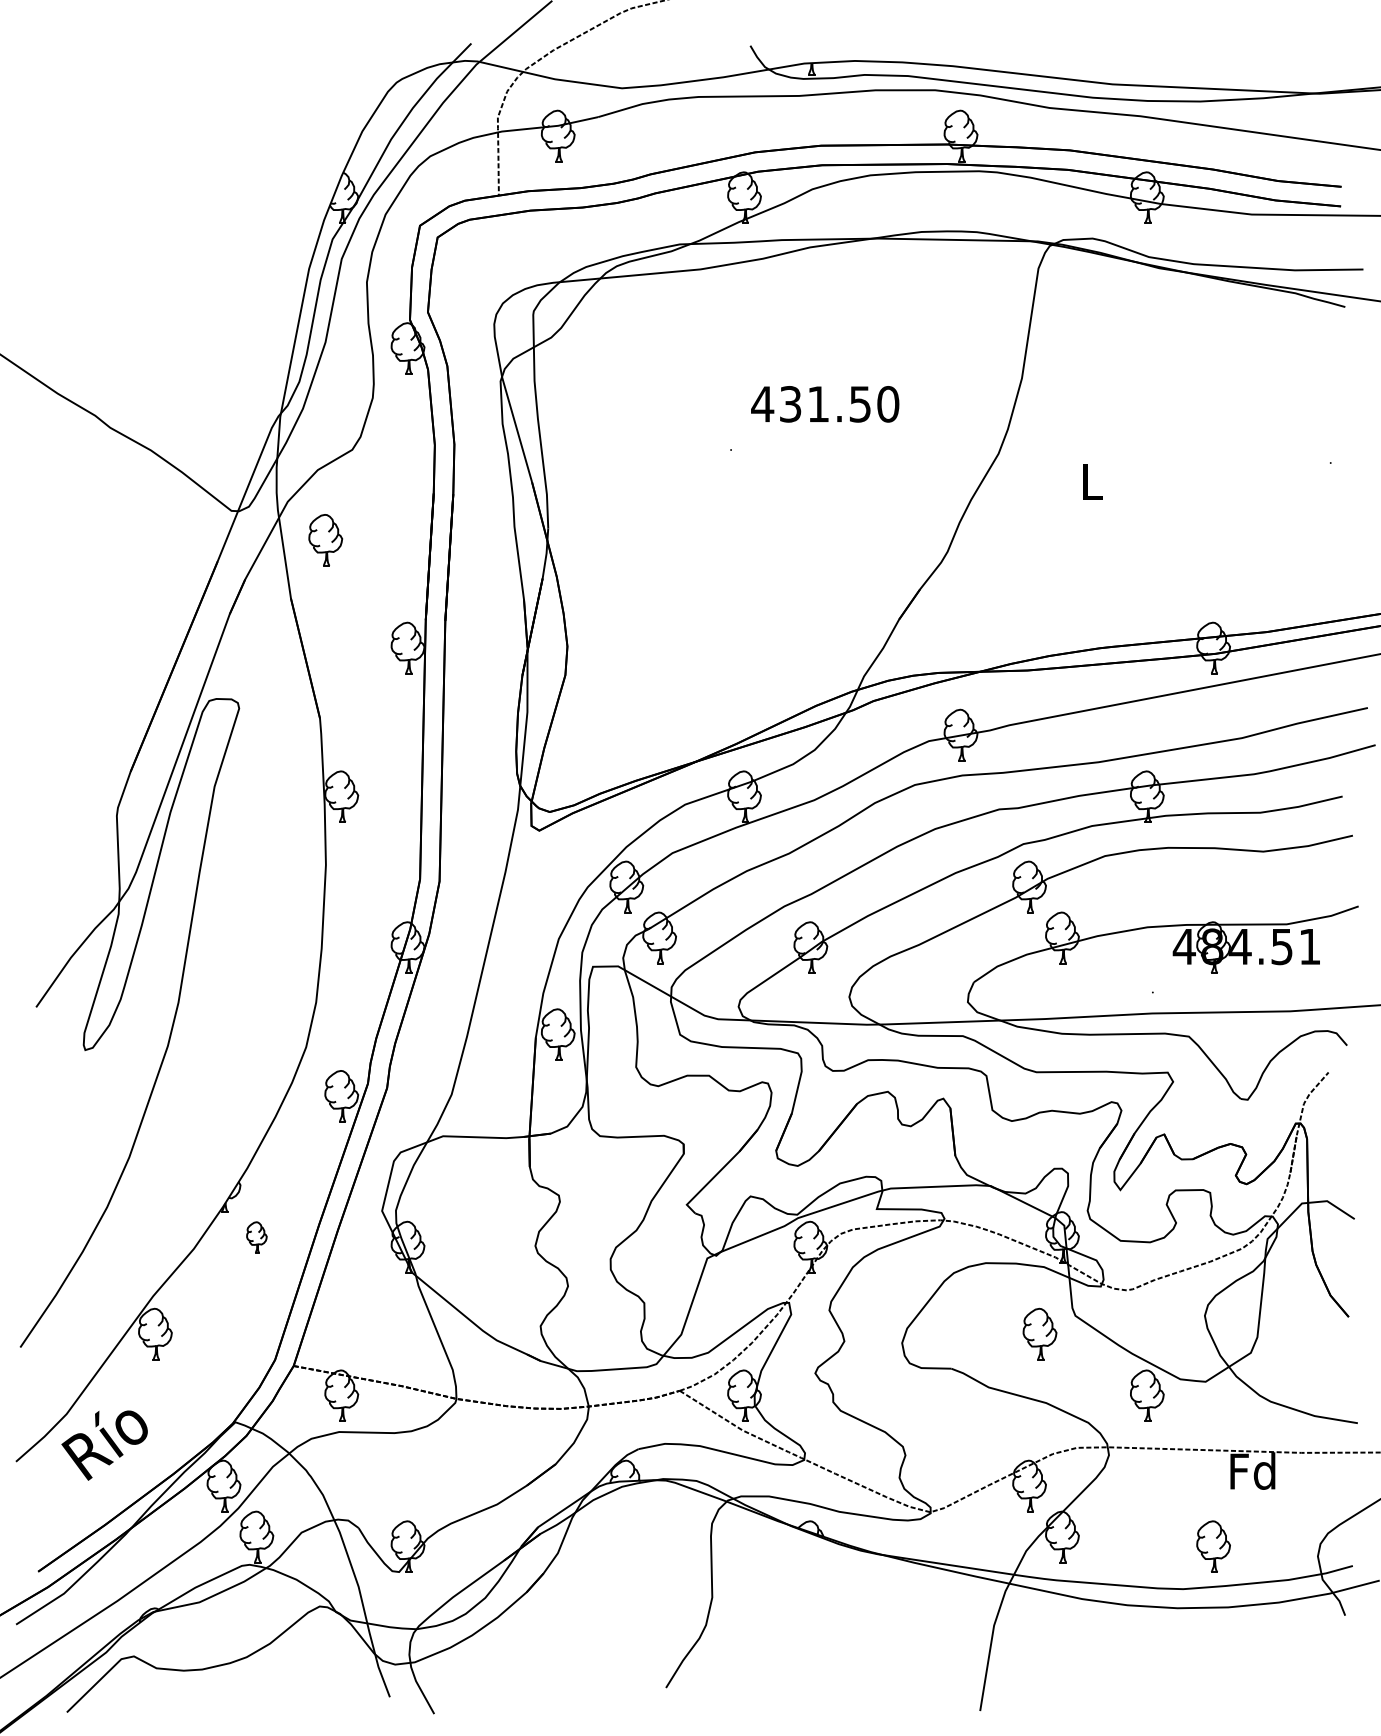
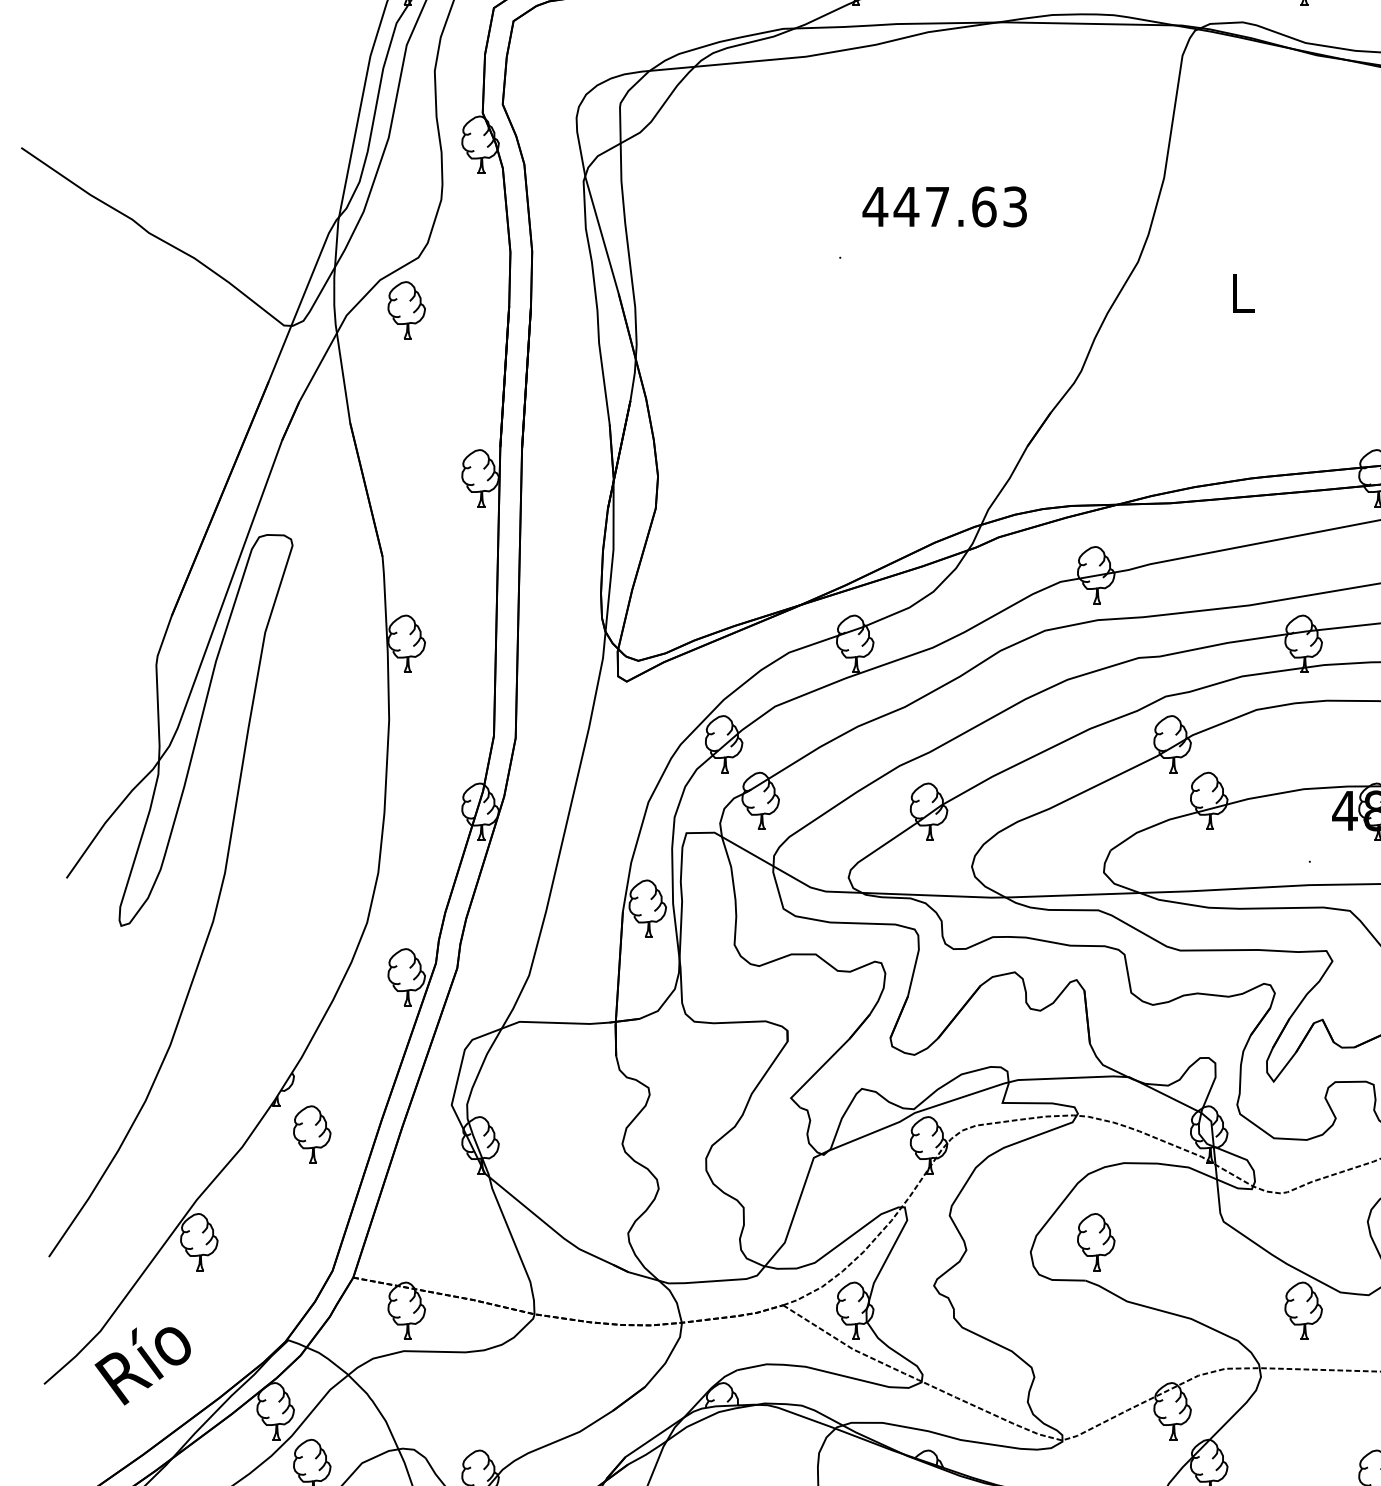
text: (839, 404) -> (960, 207), 431.50 -> 447.63
part: (325, 540) -> (406, 310), moved
part: (256, 1237) -> (311, 1134), size x1.67
part: (1039, 1333) -> (1095, 1241), moved

